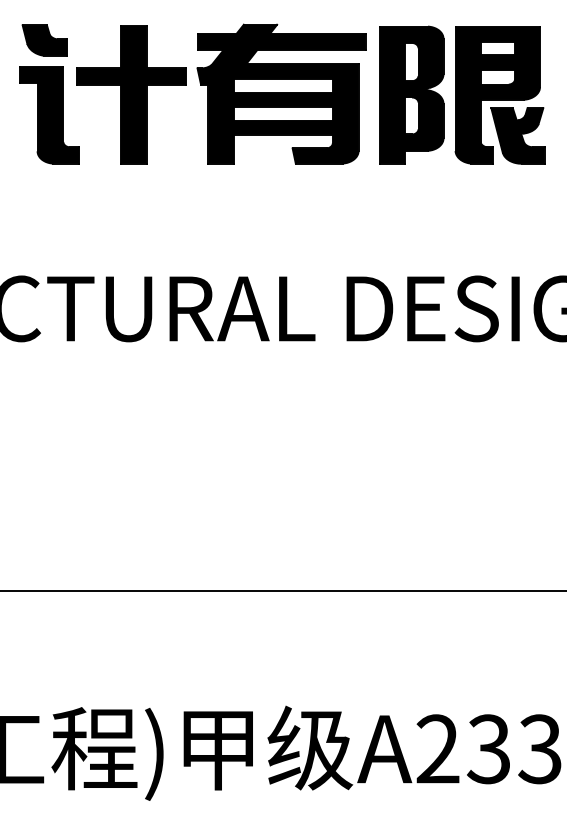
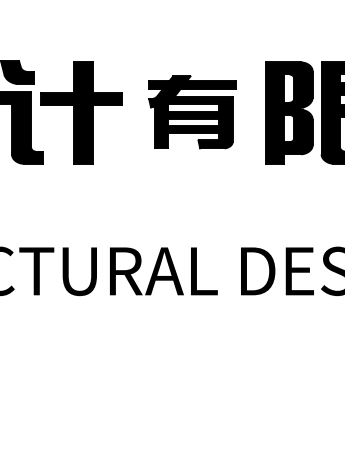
part: (281, 93) -> (192, 111), size x0.7

